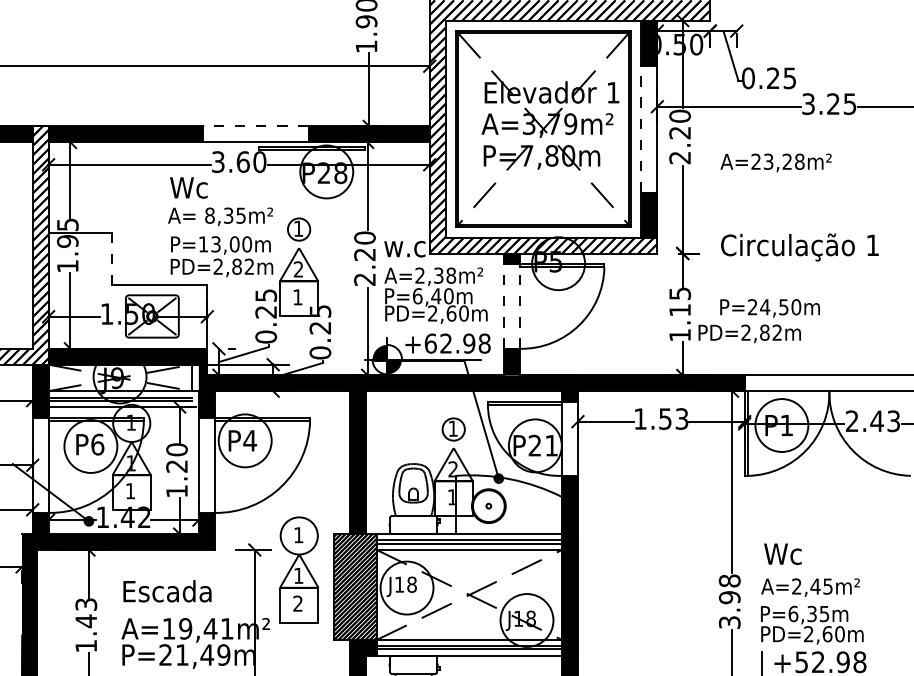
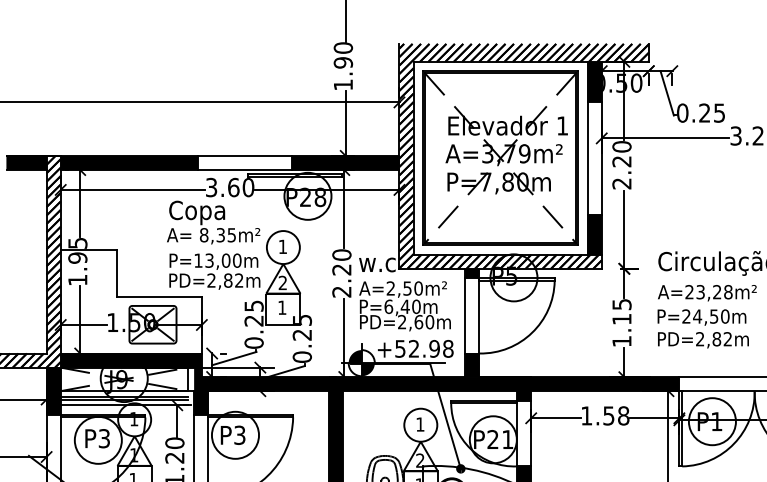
line: (255, 126) -> (244, 155), dashed -> solid
line: (641, 129) -> (587, 158), dashed -> solid
text: (775, 162) -> (706, 292), moved
text: (201, 190) -> (196, 212), Wc -> Copa
circle: (298, 229) -> (282, 247), size x1.67
line: (112, 259) -> (117, 274), dashed -> solid
text: (445, 275) -> (413, 288), A=2,38m² -> A=2,50m²
line: (503, 305) -> (465, 315), dashed -> solid
line: (519, 305) -> (479, 315), dashed -> solid
text: (749, 333) -> (703, 339), moved
text: (430, 343) -> (400, 348), +62.98 -> +52.98
text: (681, 418) -> (623, 415), 1.53 -> 1.58
circle: (453, 429) -> (420, 425), size x1.67
text: (249, 440) -> (239, 434), P4 -> P3
text: (97, 444) -> (104, 438), P6 -> P3

